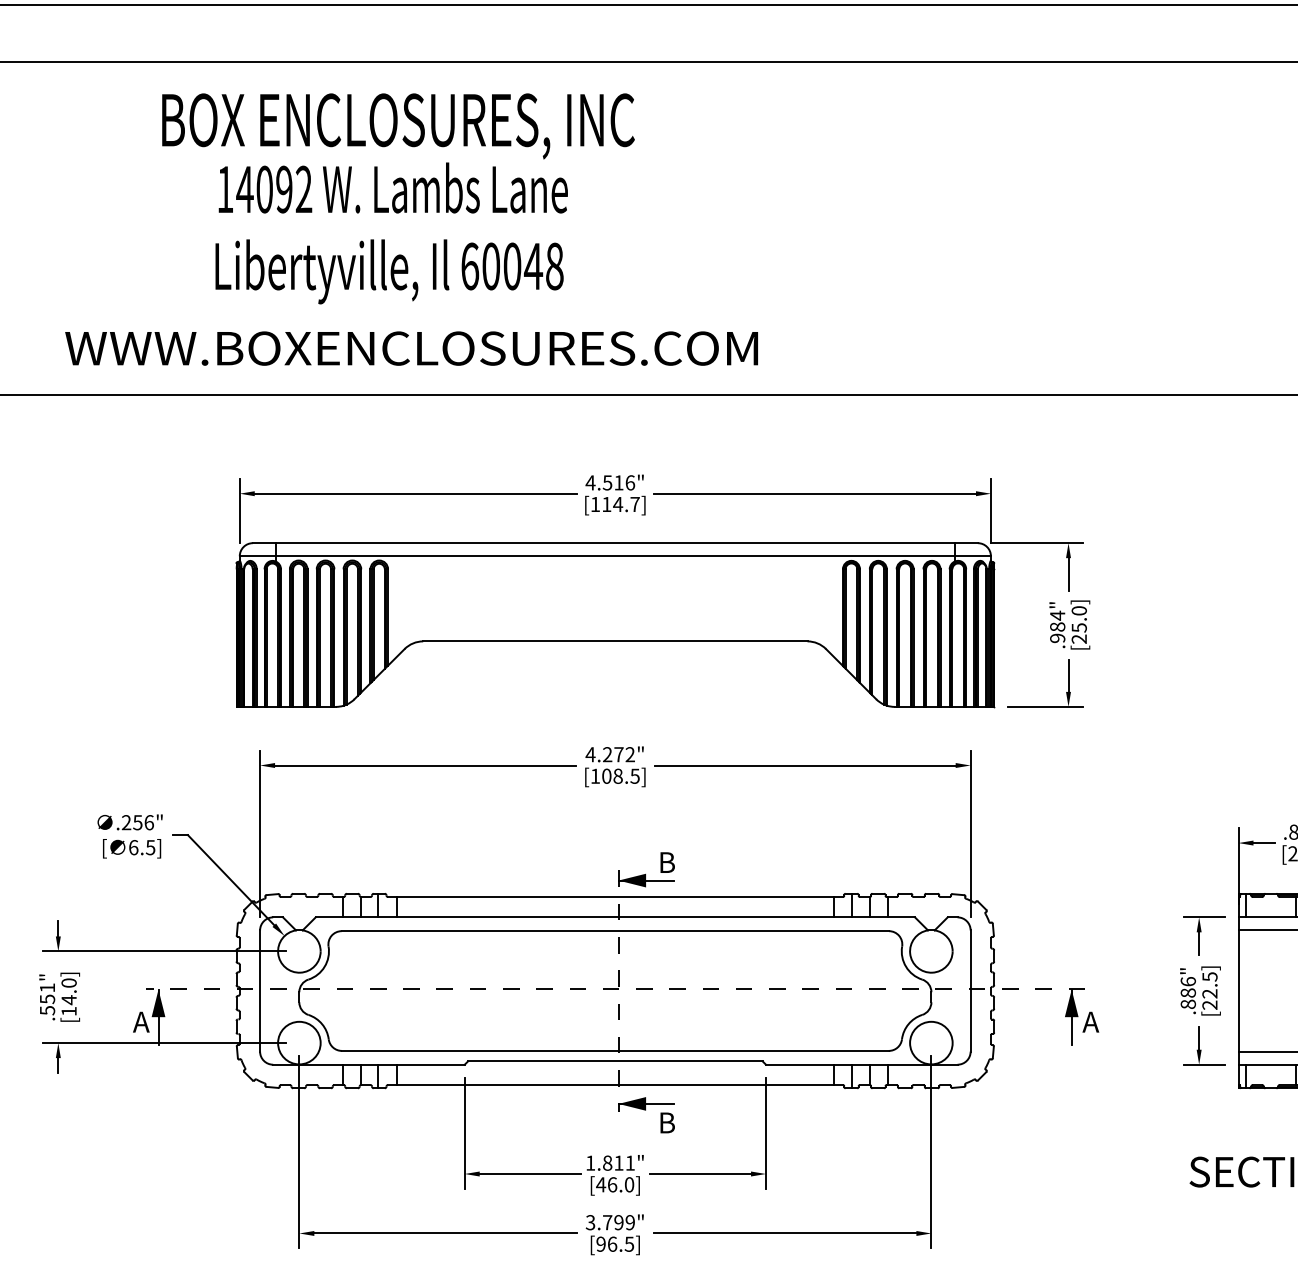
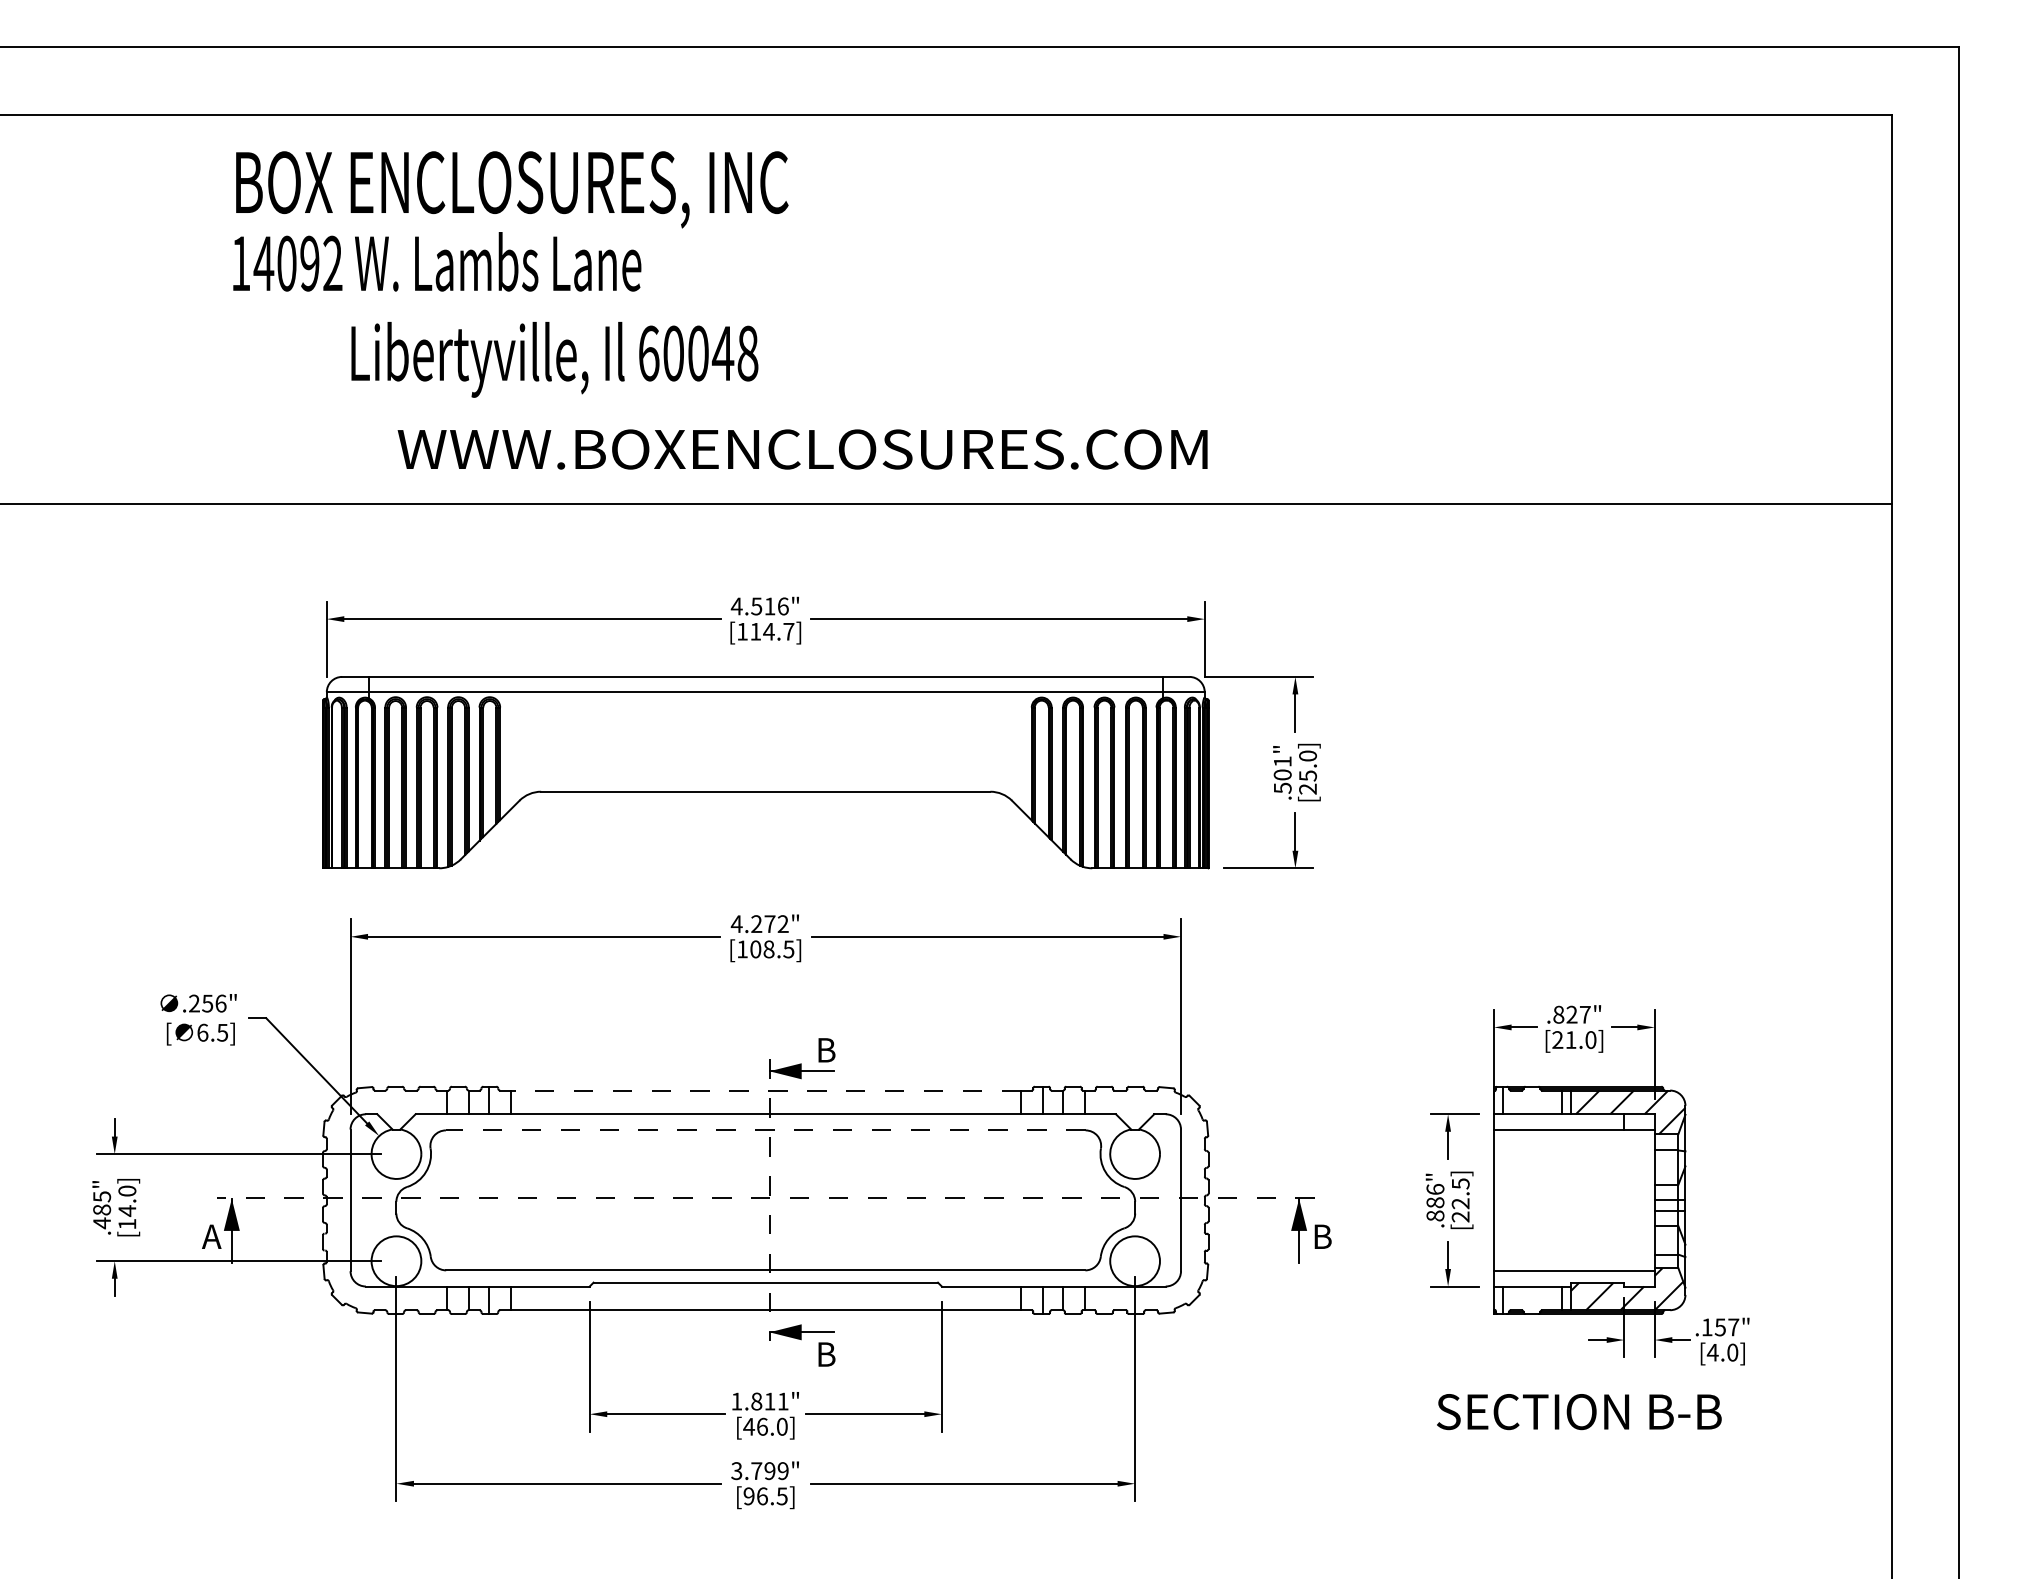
text: (393, 187) -> (437, 261), moved
text: (389, 271) -> (554, 359), moved
text: (411, 348) -> (802, 449), moved
text: (1057, 626) -> (1282, 774), .984" -> .501"
line: (615, 897) -> (765, 1090), solid -> dashed
line: (615, 931) -> (765, 1130), solid -> dashed
text: (47, 999) -> (102, 1210), .551" -> .485"
text: (1090, 1021) -> (1321, 1236), A -> B

